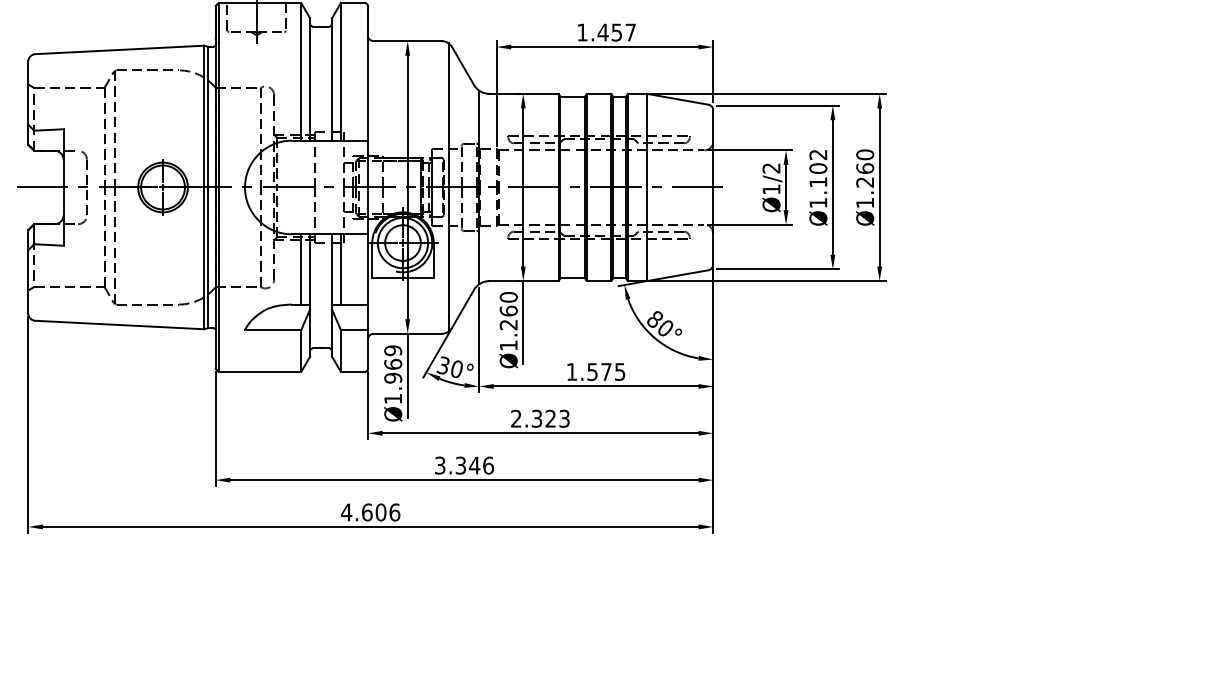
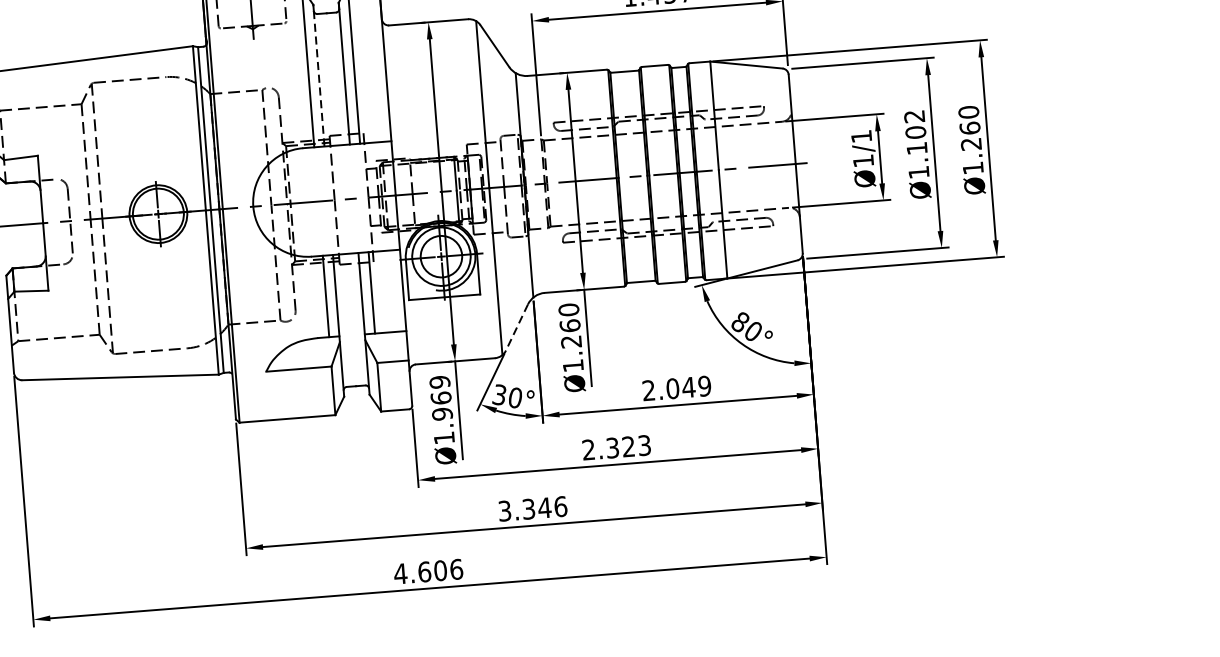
line: (310, 79) -> (319, 75), solid -> dashed
text: (771, 168) -> (861, 136), Ø1/2 -> Ø1/1
line: (463, 308) -> (517, 326), solid -> dashed
text: (595, 372) -> (676, 389), 1.575 -> 2.049

